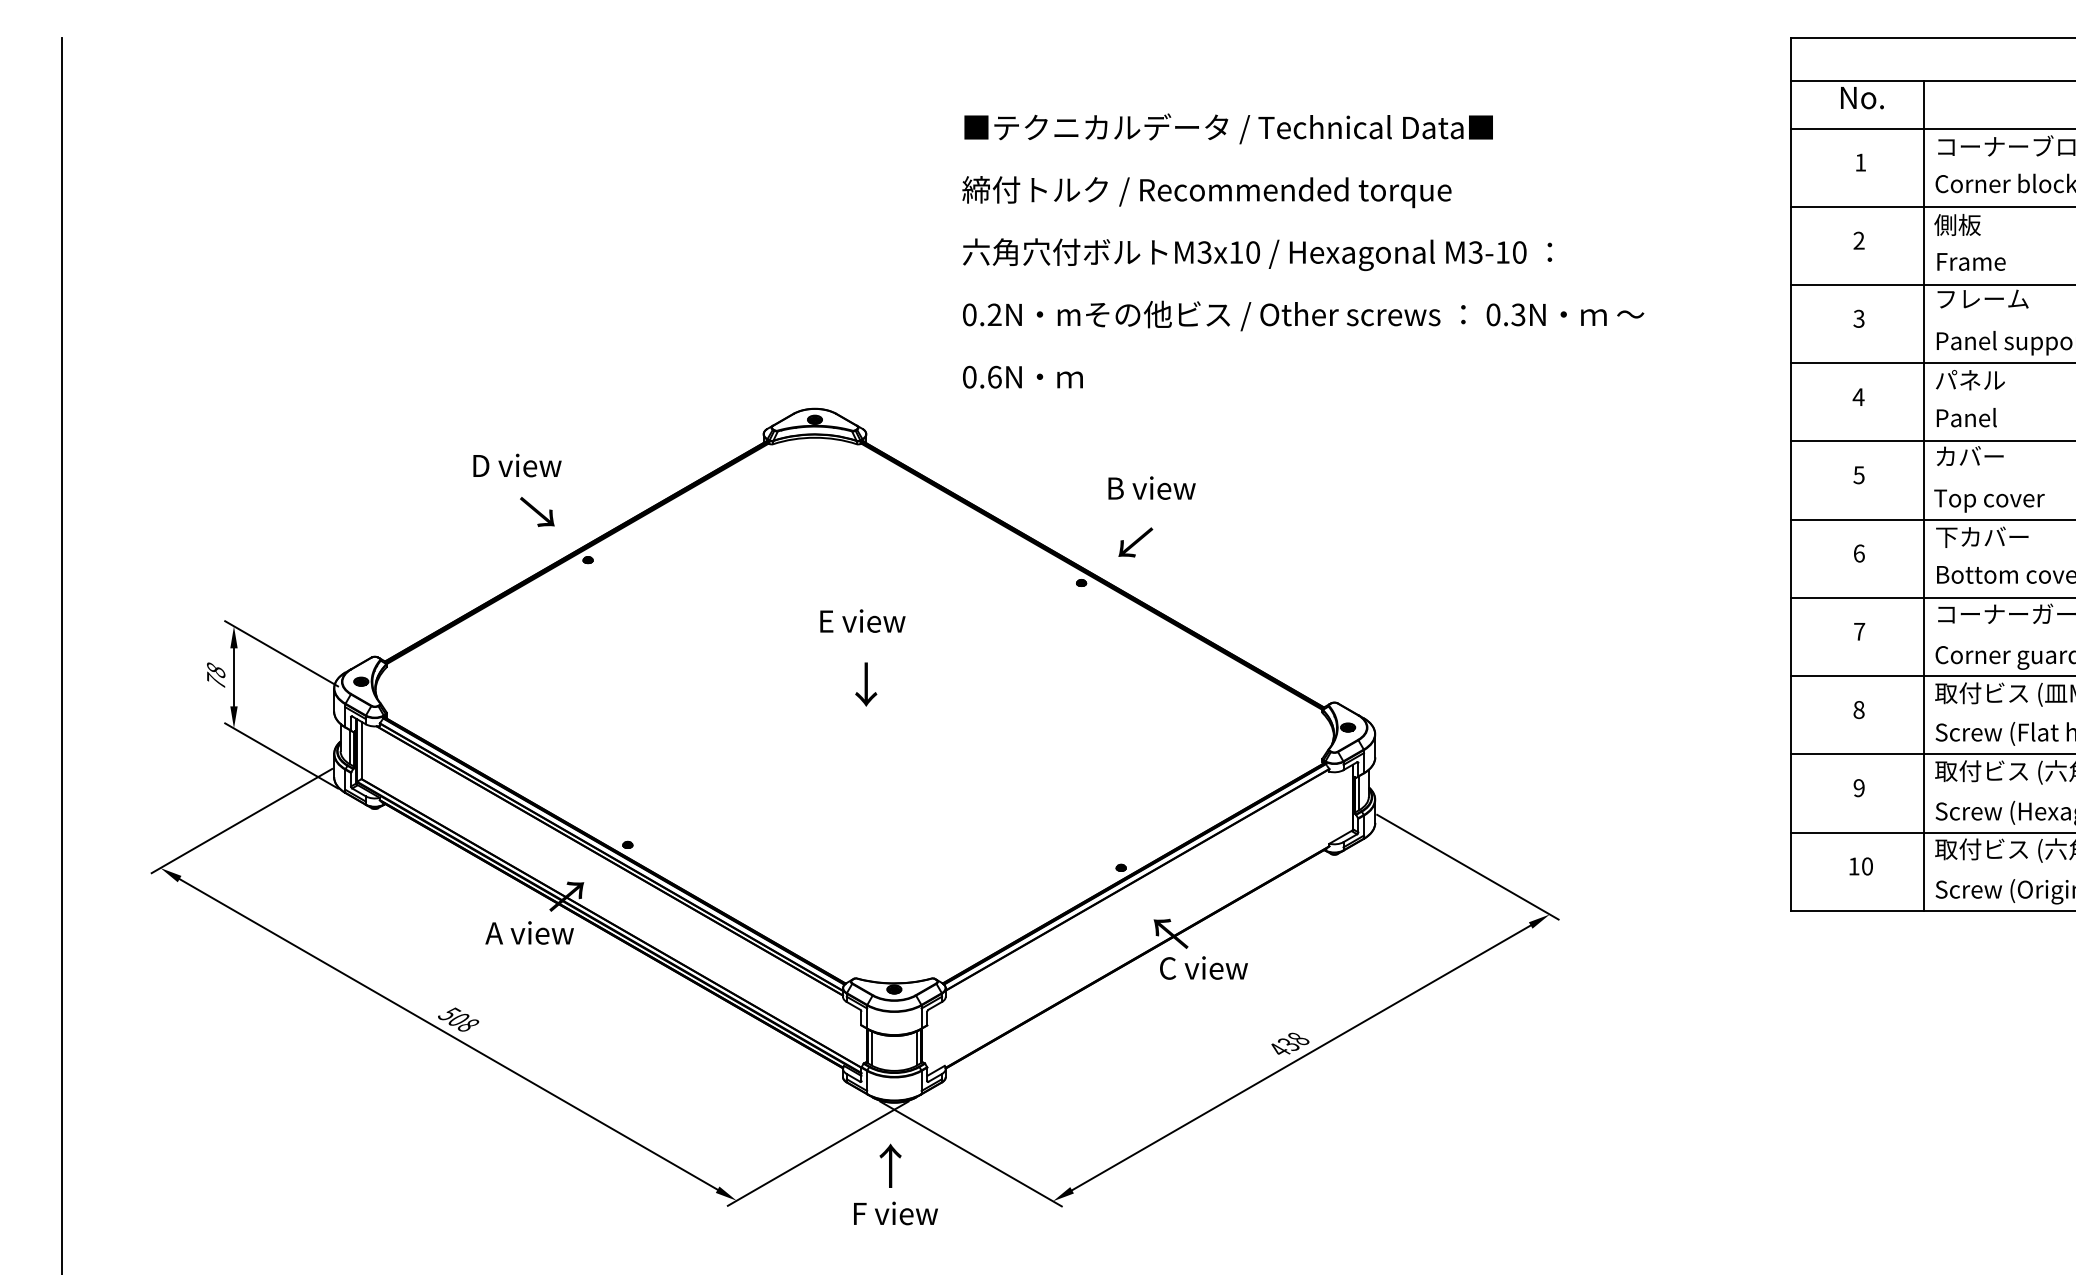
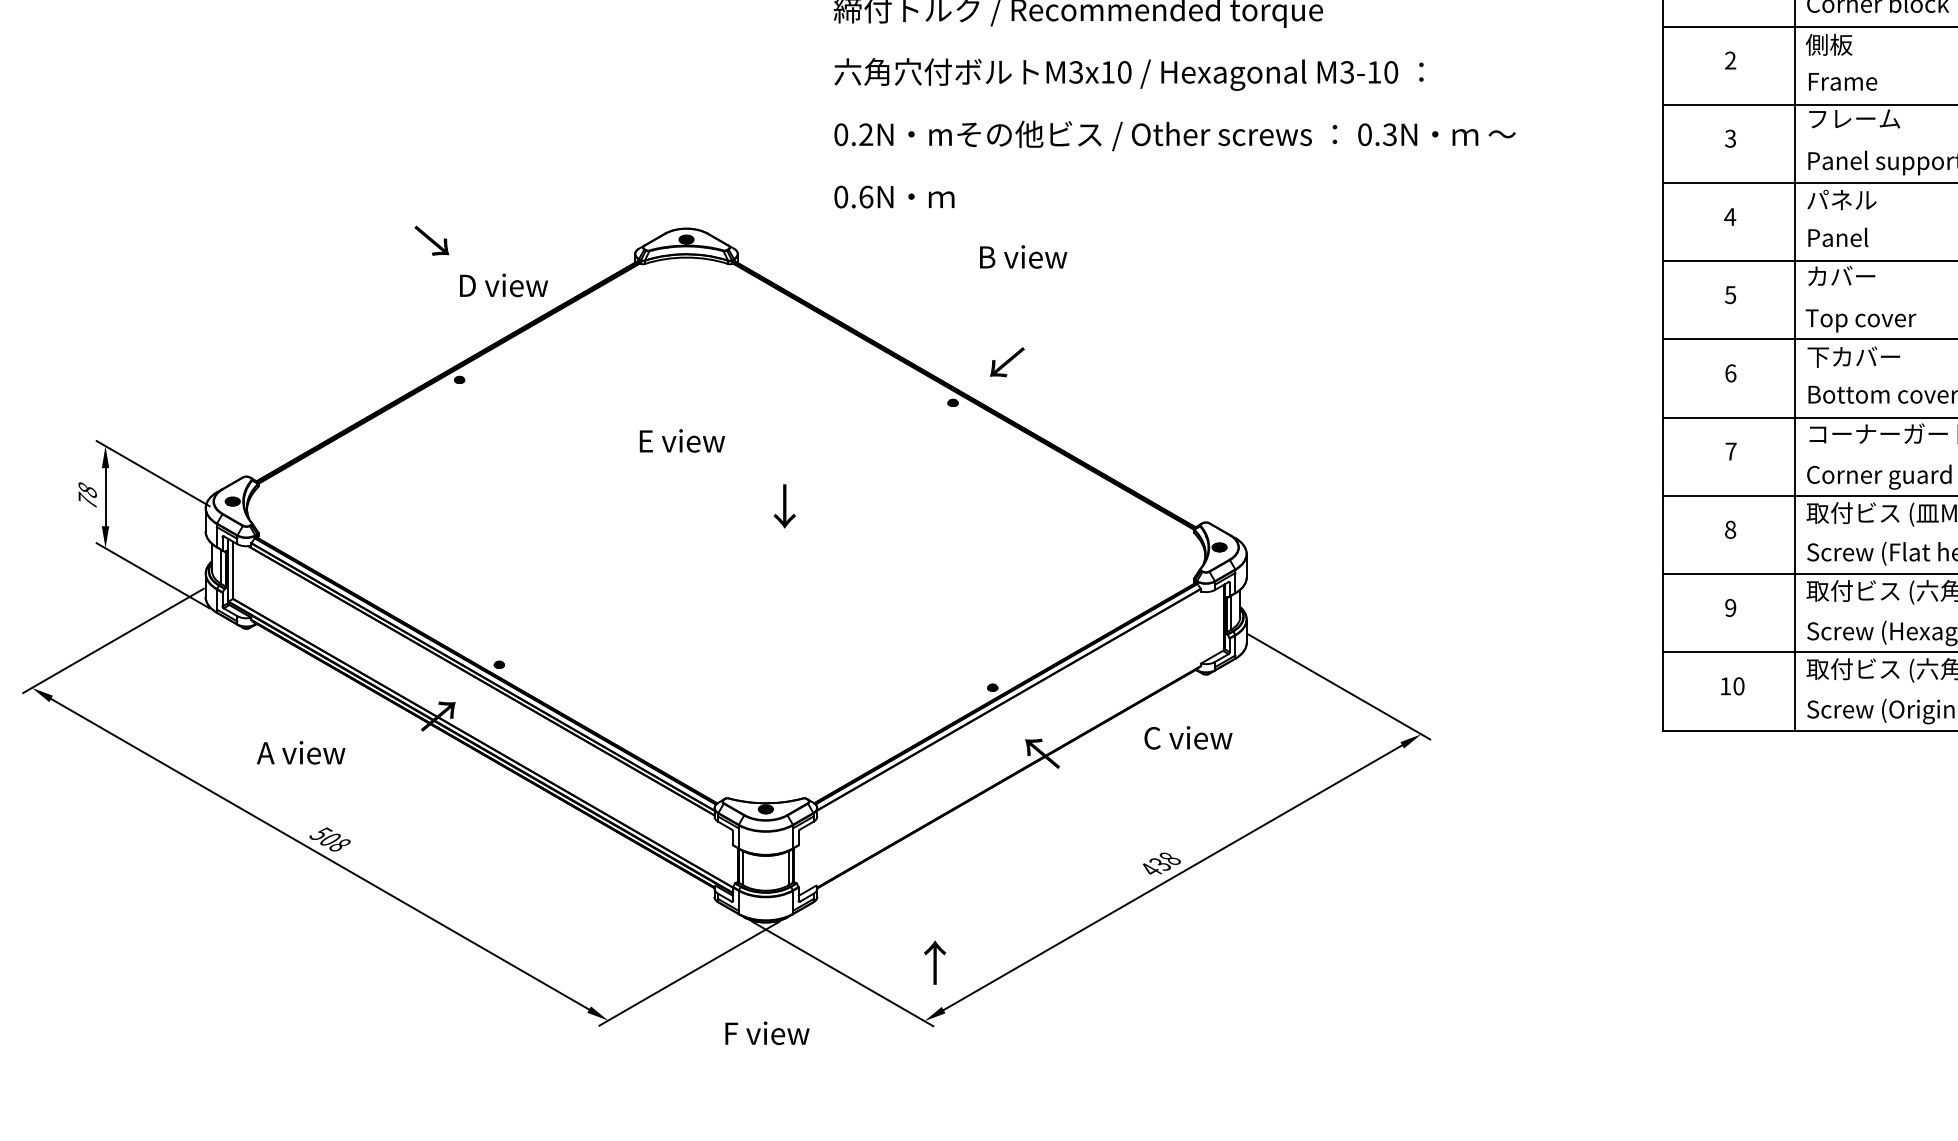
text: (517, 465) -> (504, 285), moved
text: (1151, 487) -> (1023, 256), moved
text: (537, 511) -> (432, 240), moved
text: (862, 620) -> (682, 440), moved
text: (866, 684) -> (785, 506), moved
text: (529, 932) -> (301, 752), moved
text: (1203, 967) -> (1188, 737), moved
text: (890, 1165) -> (935, 962), moved

